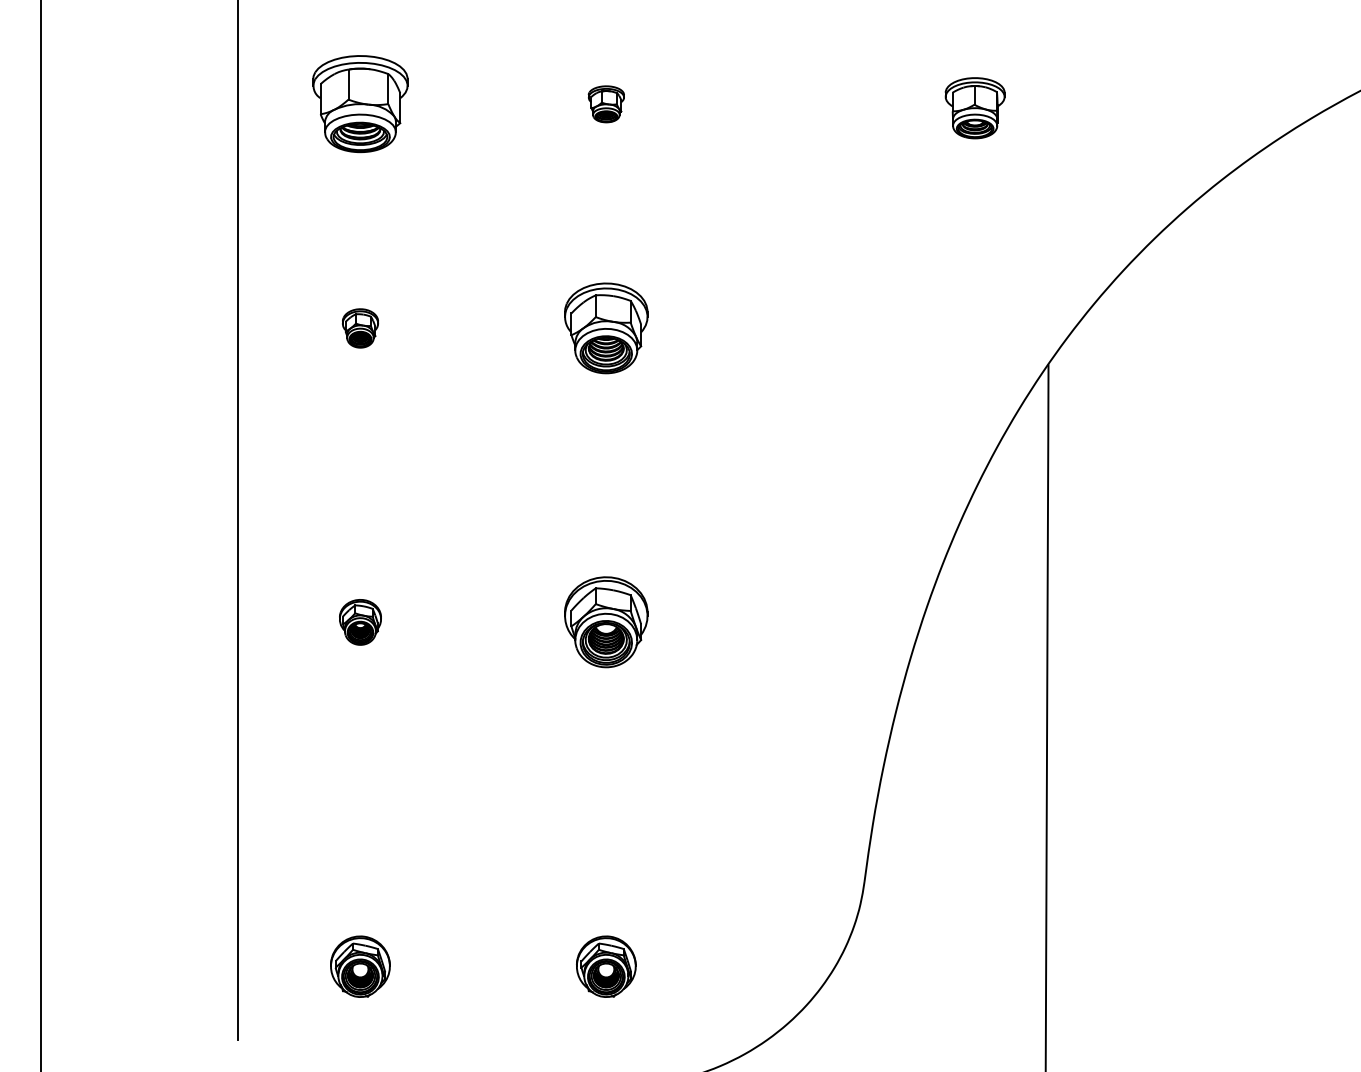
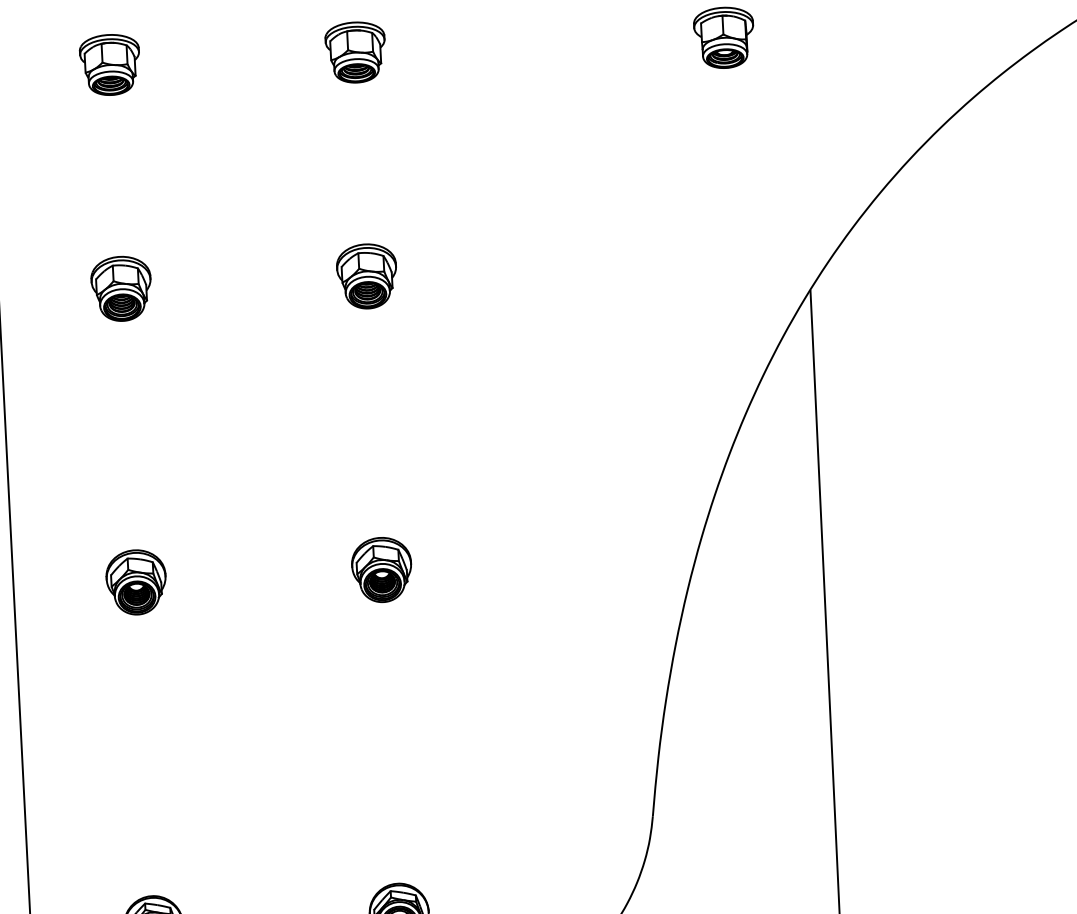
part: (360, 104) -> (110, 65), size x0.62
part: (606, 104) -> (355, 52), size x1.67
part: (360, 328) -> (121, 288), size x1.67
part: (606, 328) -> (367, 276), size x0.71
part: (360, 622) -> (136, 582), size x1.43
part: (606, 622) -> (382, 570), size x0.71

